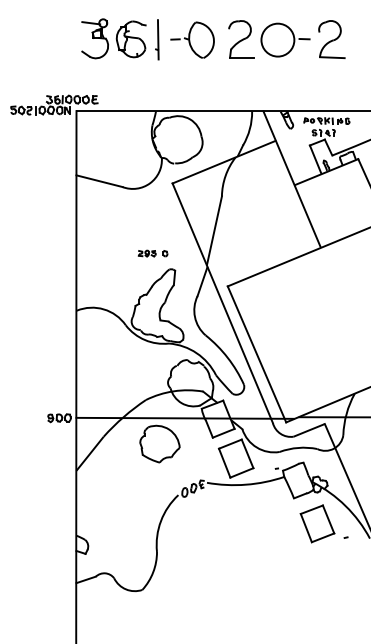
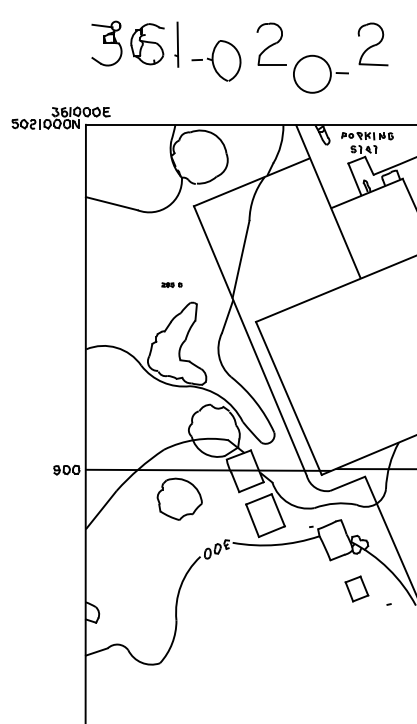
part: (192, 39) -> (216, 60), moved
part: (285, 39) -> (320, 73), moved
part: (152, 253) -> (171, 284), size x0.6
part: (317, 523) -> (356, 588), size x0.6

